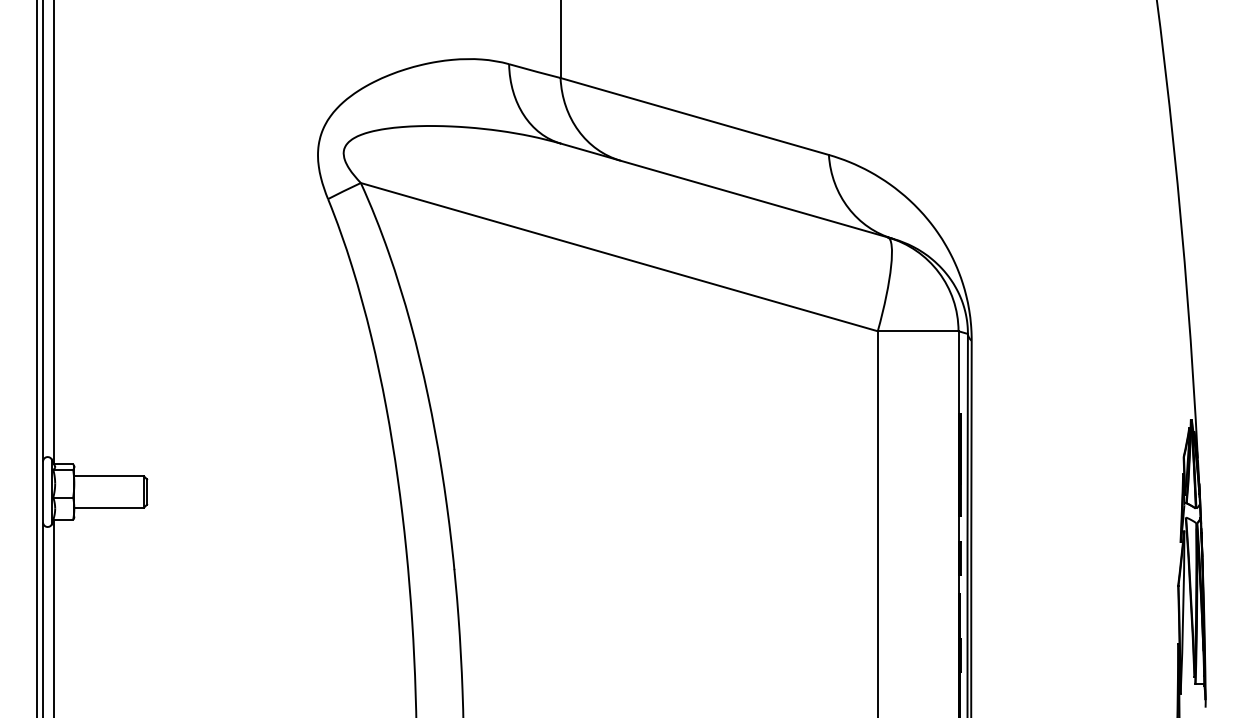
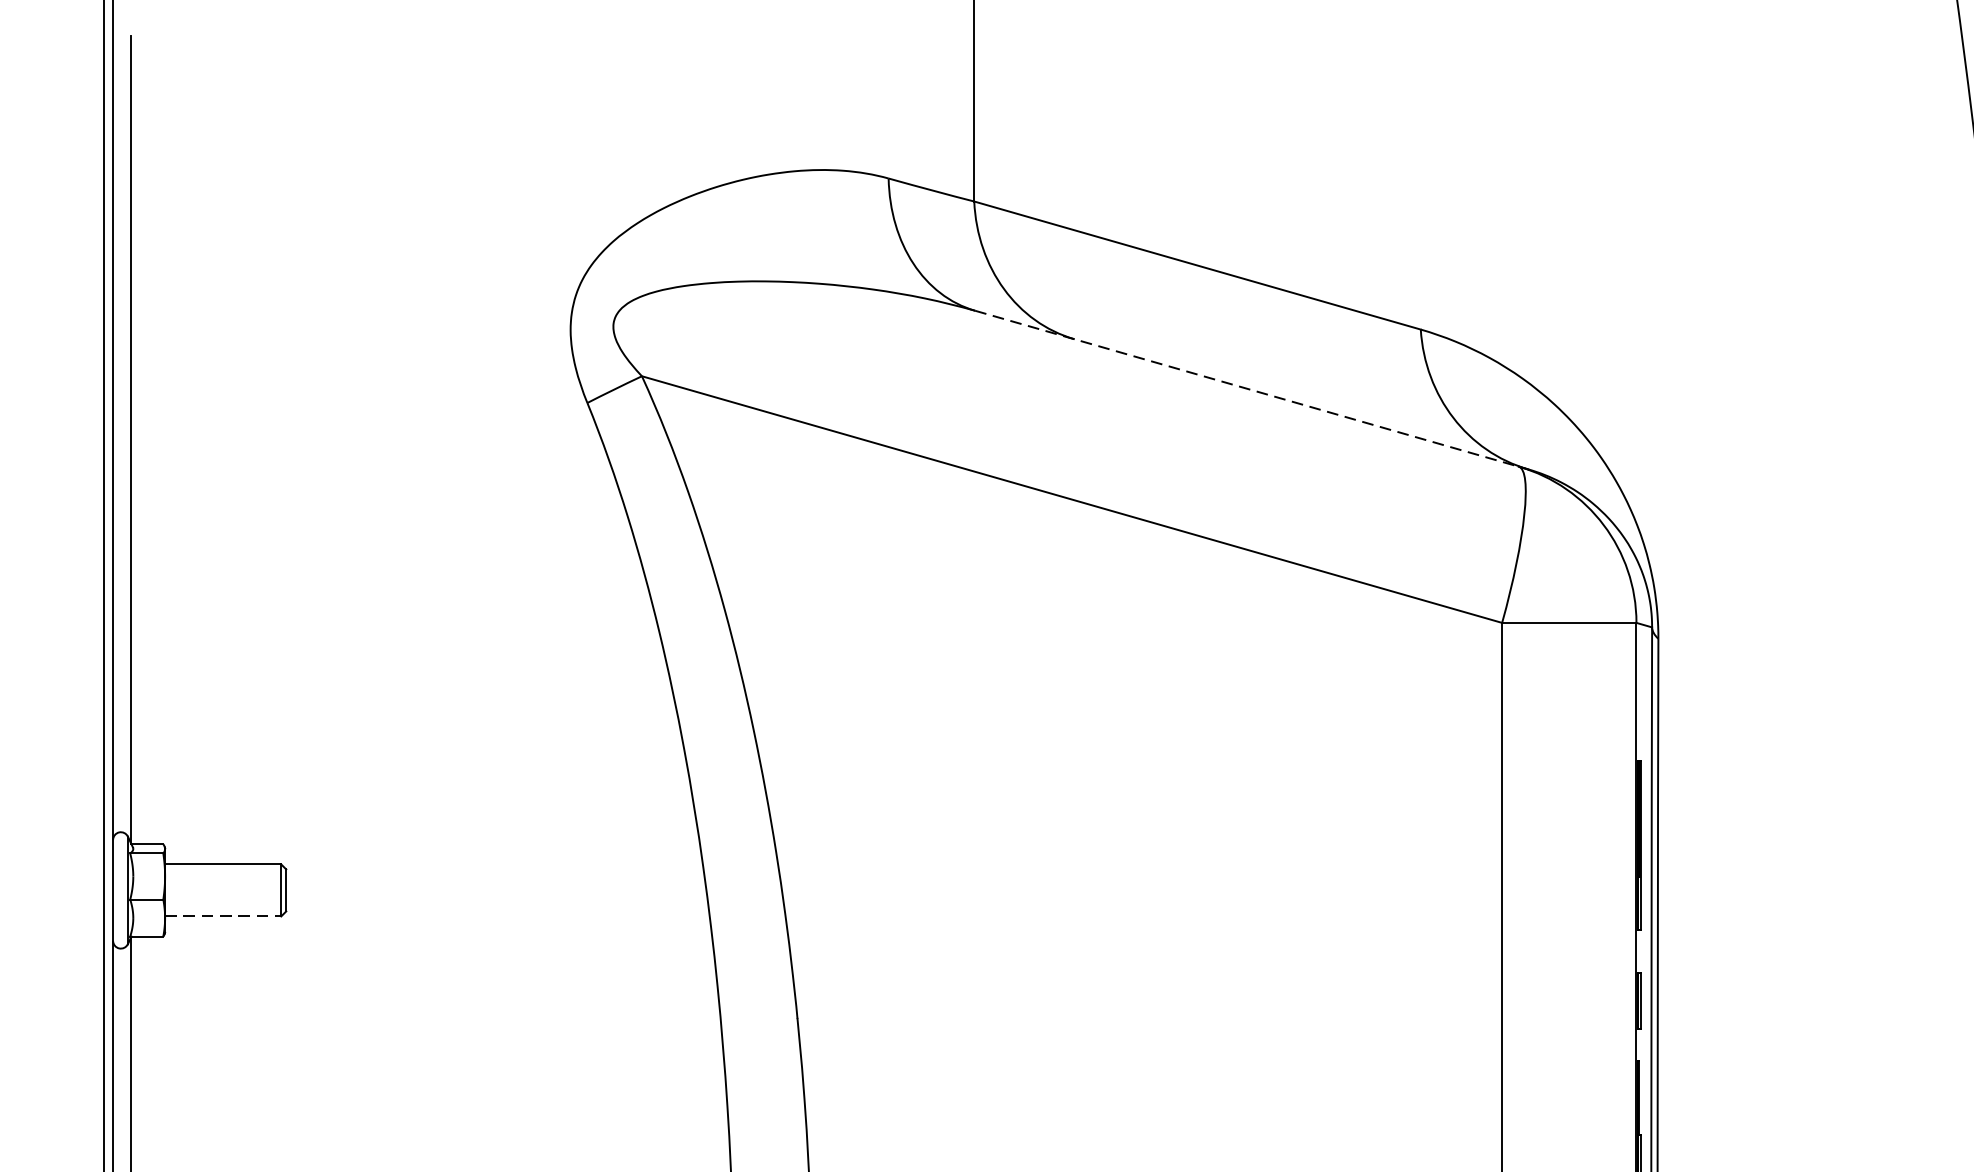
line: (724, 190) -> (1247, 388), solid -> dashed
line: (109, 507) -> (223, 916), solid -> dashed

